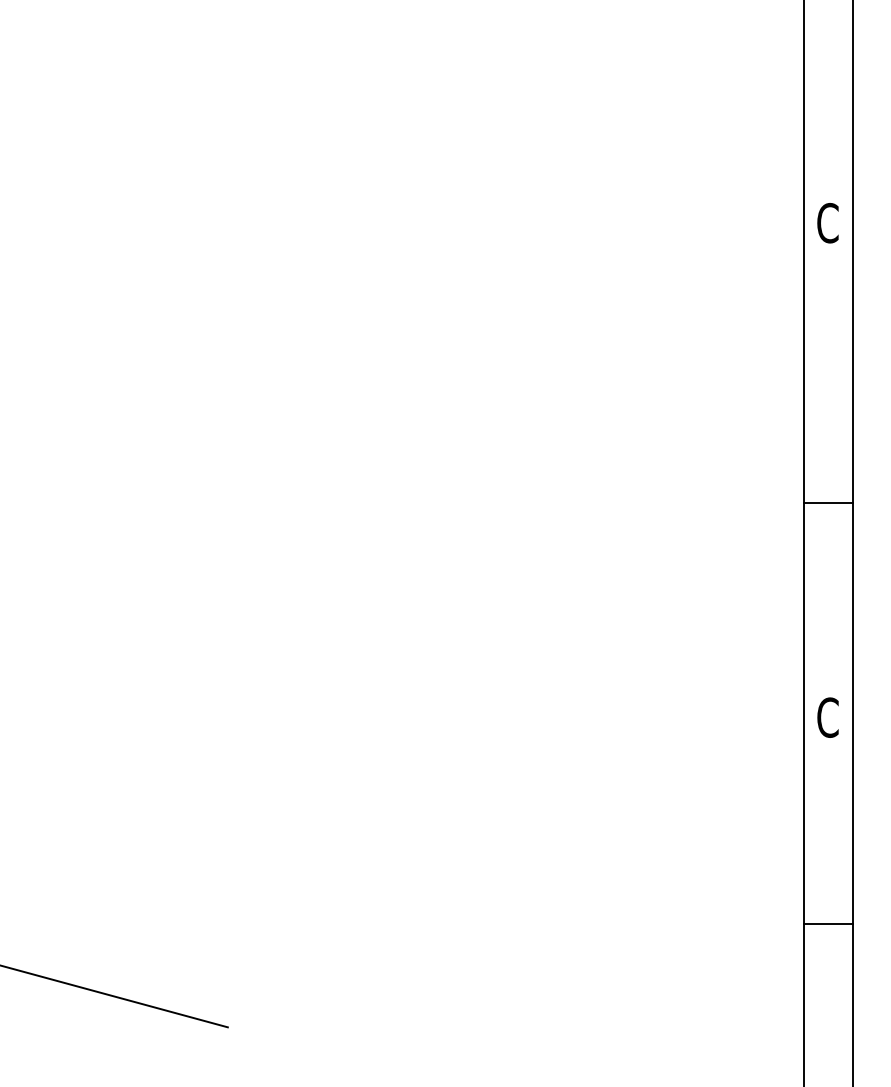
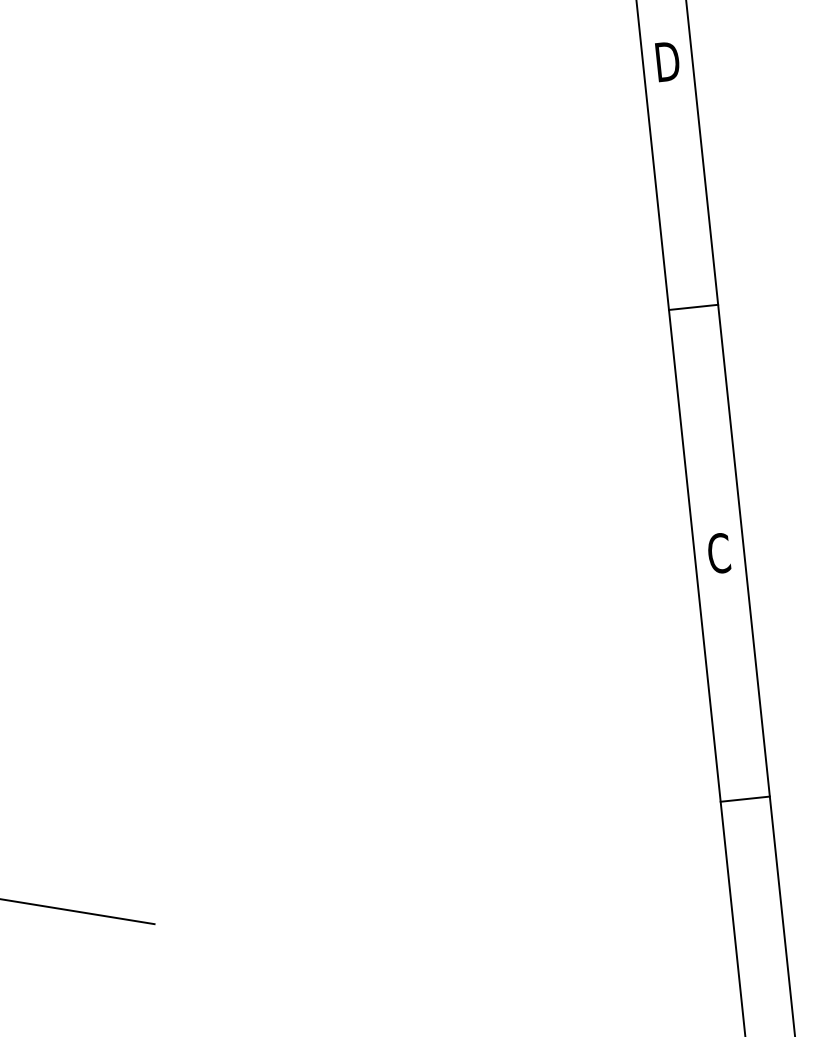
text: (828, 223) -> (667, 61), C -> D
line: (828, 503) -> (693, 307), moved
line: (828, 923) -> (745, 798), moved

